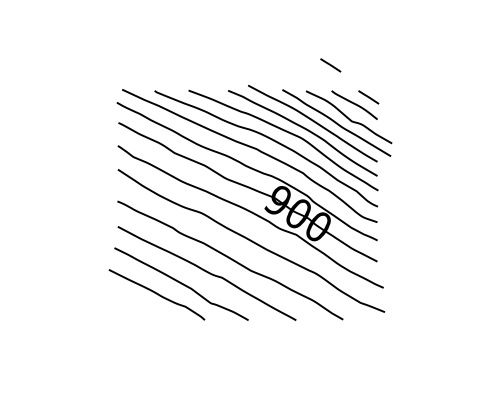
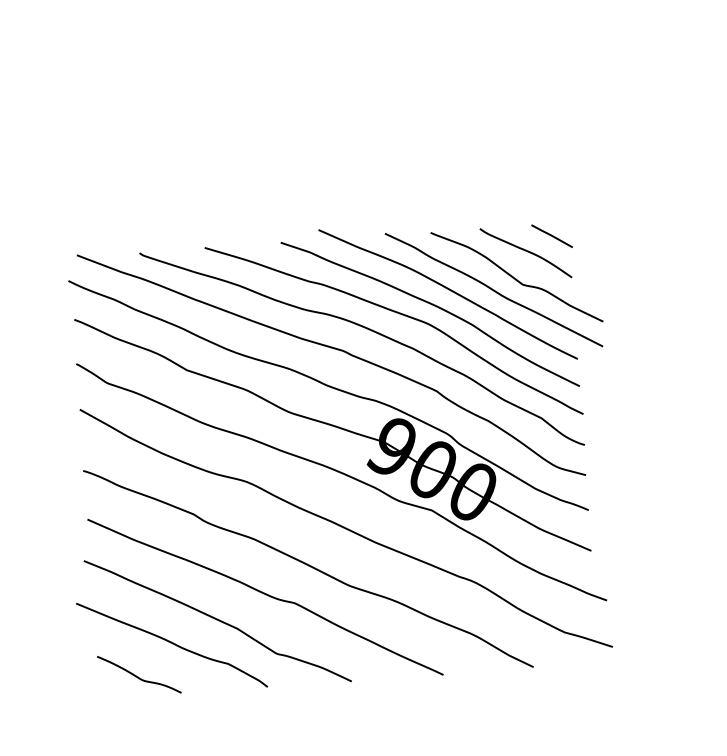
line: (330, 65) -> (474, 180), removed
curve: (137, 308) -> (136, 674), added

